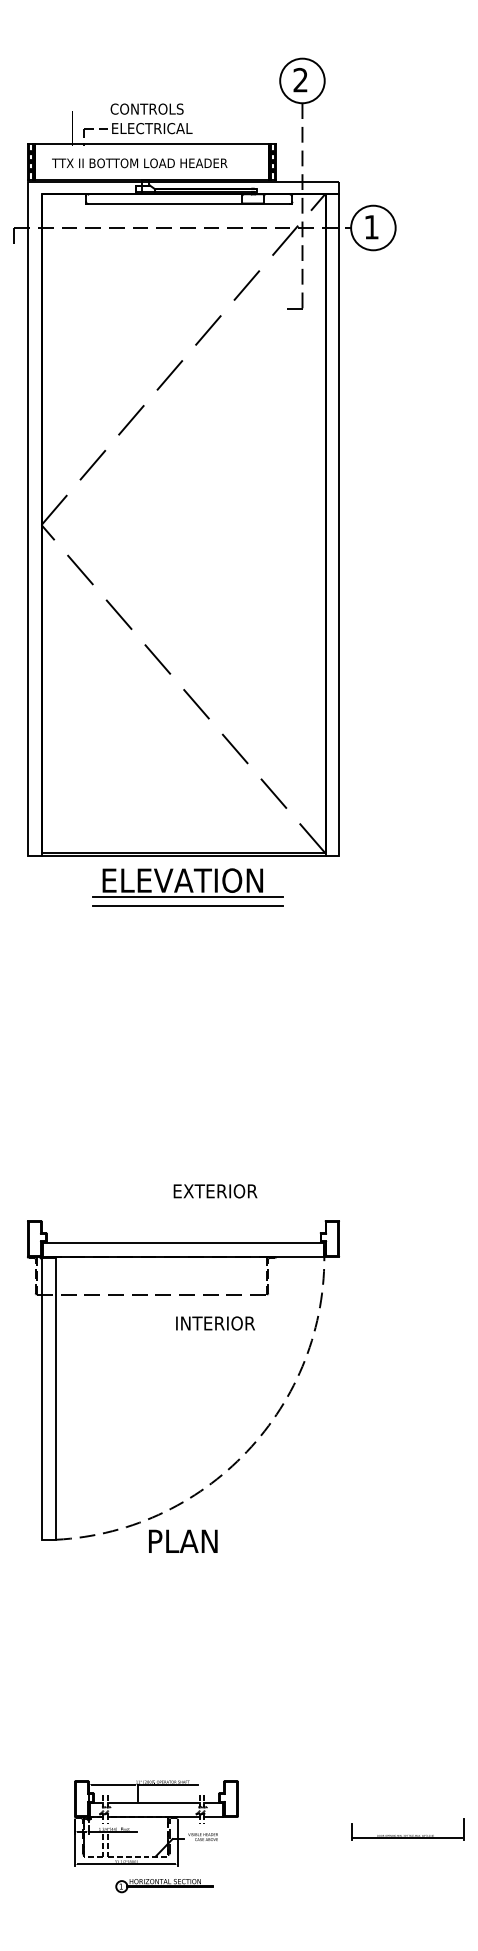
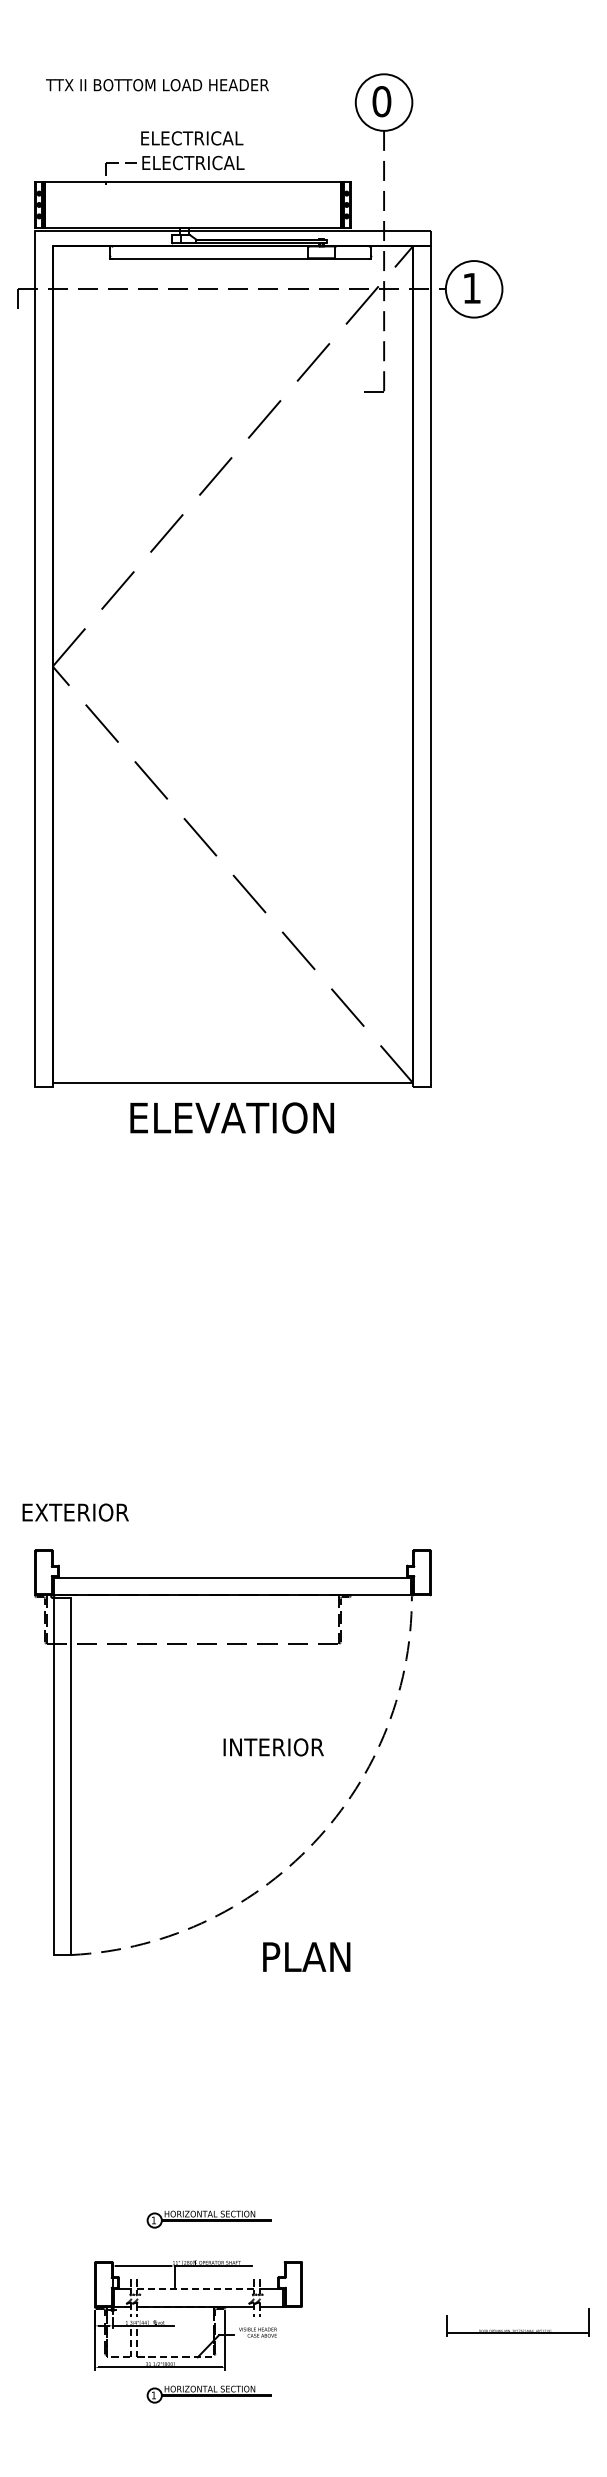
text: (300, 80) -> (381, 101), 2 -> 0
text: (150, 109) -> (191, 138), CONTROLS -> ELECTRICAL
text: (139, 163) -> (157, 85), moved
line: (183, 856) -> (232, 1087), removed
line: (187, 897) -> (238, 1139), removed
line: (187, 905) -> (238, 1149), removed
text: (215, 1191) -> (75, 1512), moved
text: (215, 1323) -> (273, 1747), moved
text: (183, 1540) -> (306, 1956), moved
part: (164, 1748) -> (208, 2219), added
line: (153, 1803) -> (194, 2289), solid -> dashed

